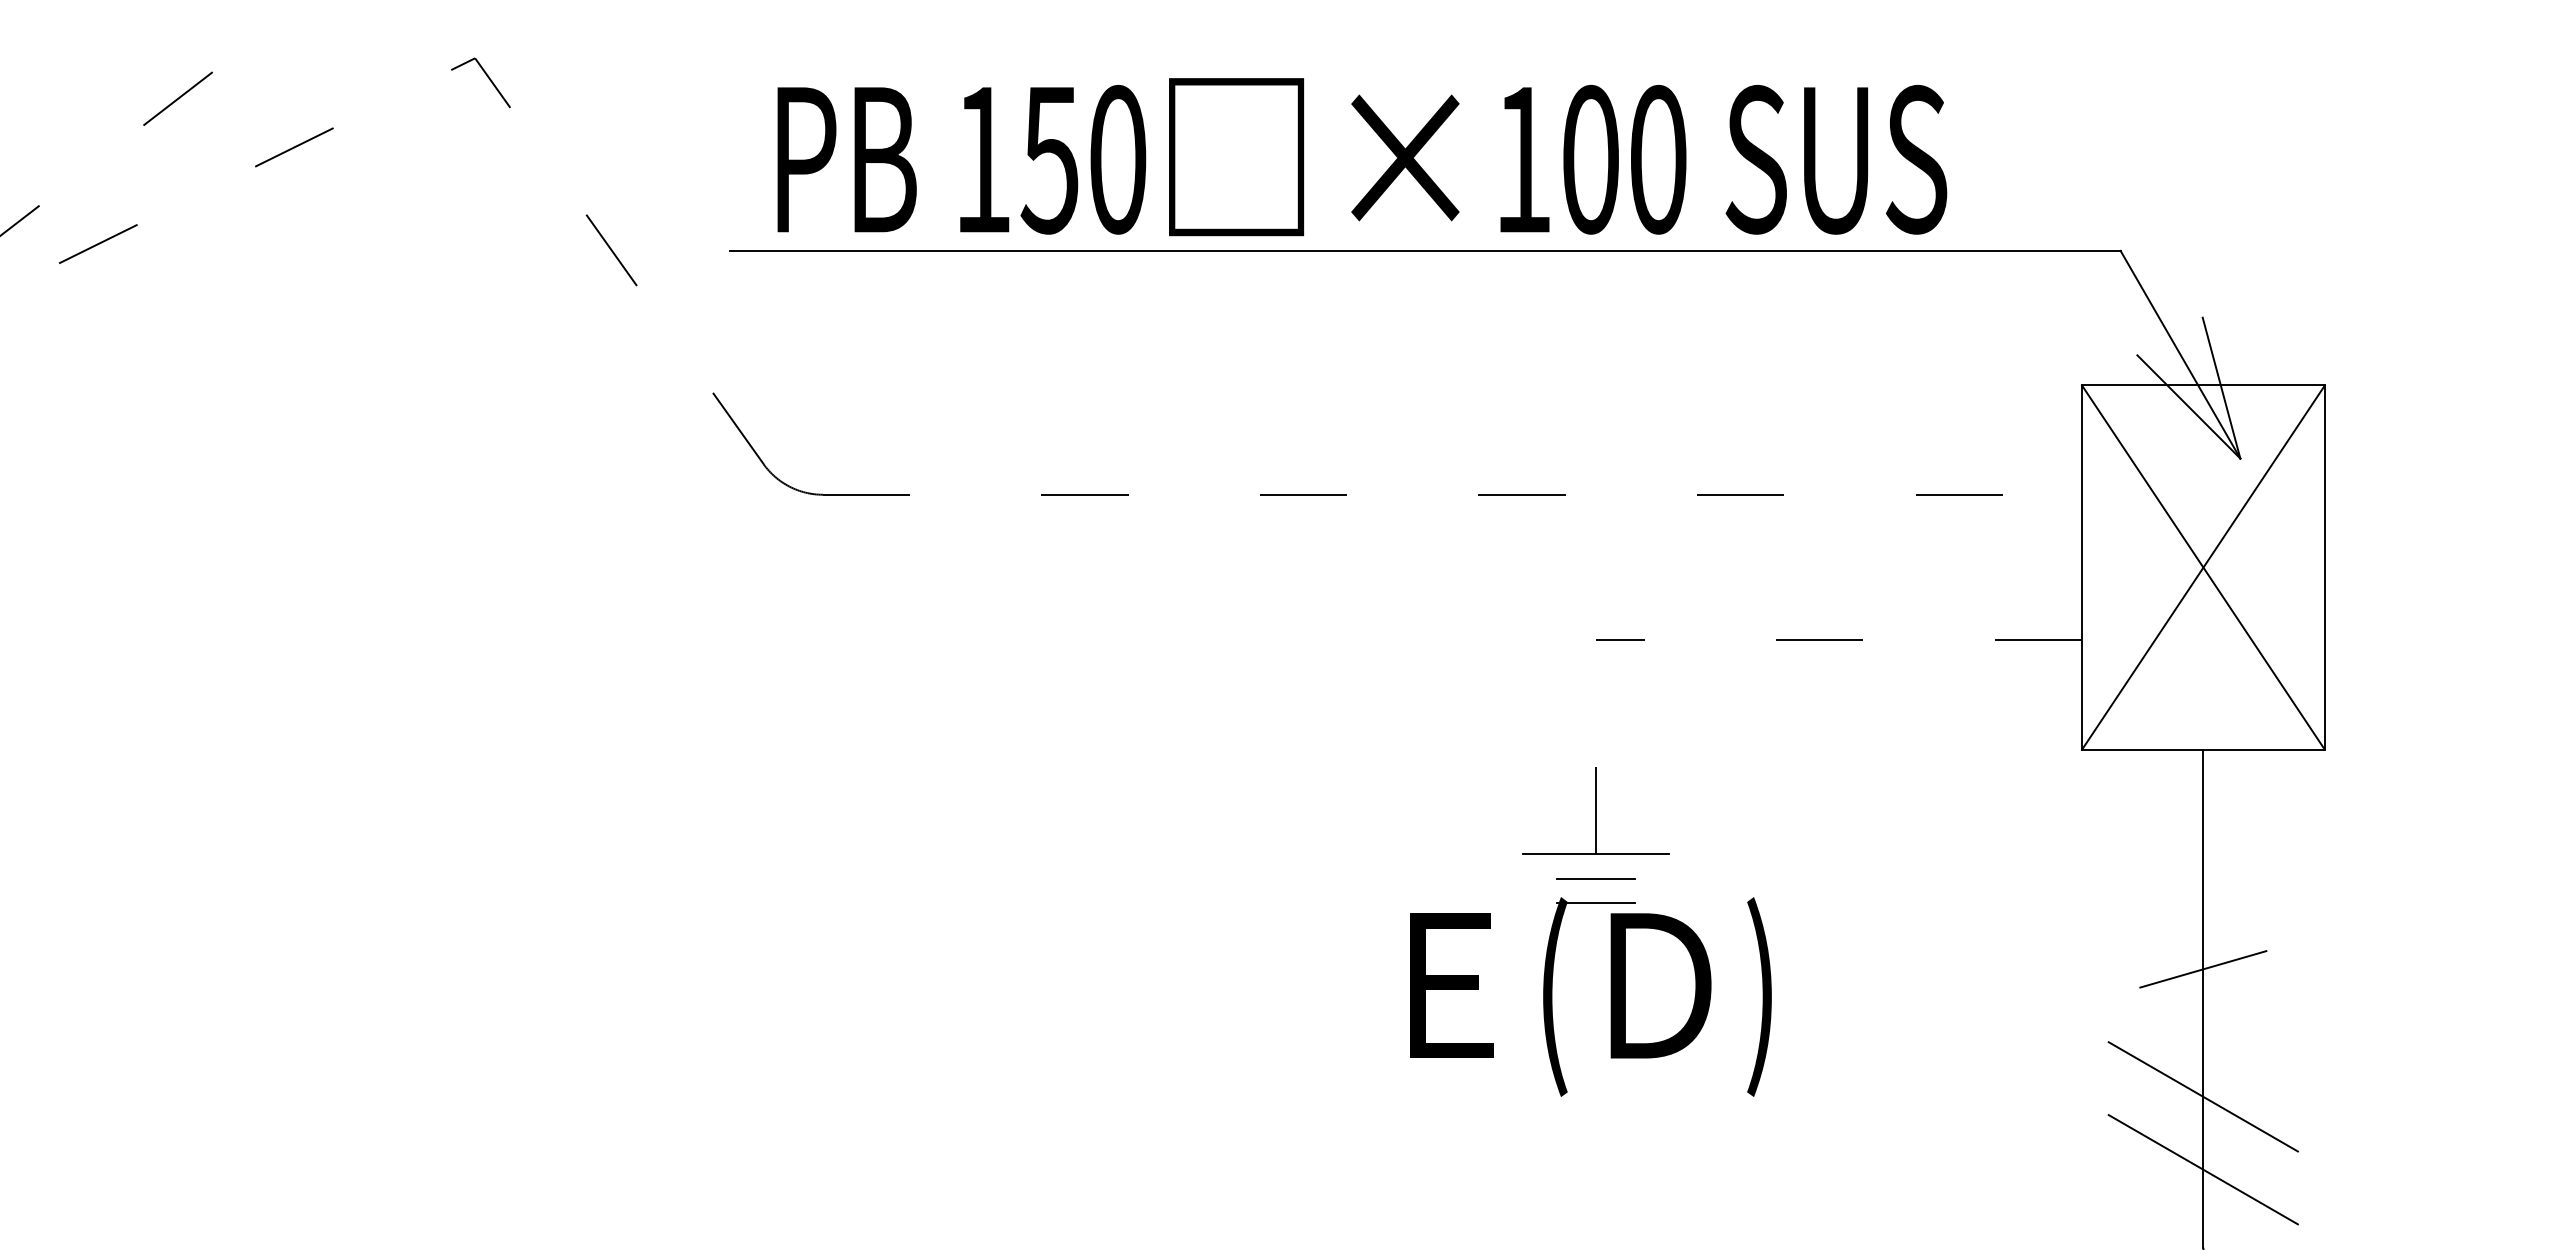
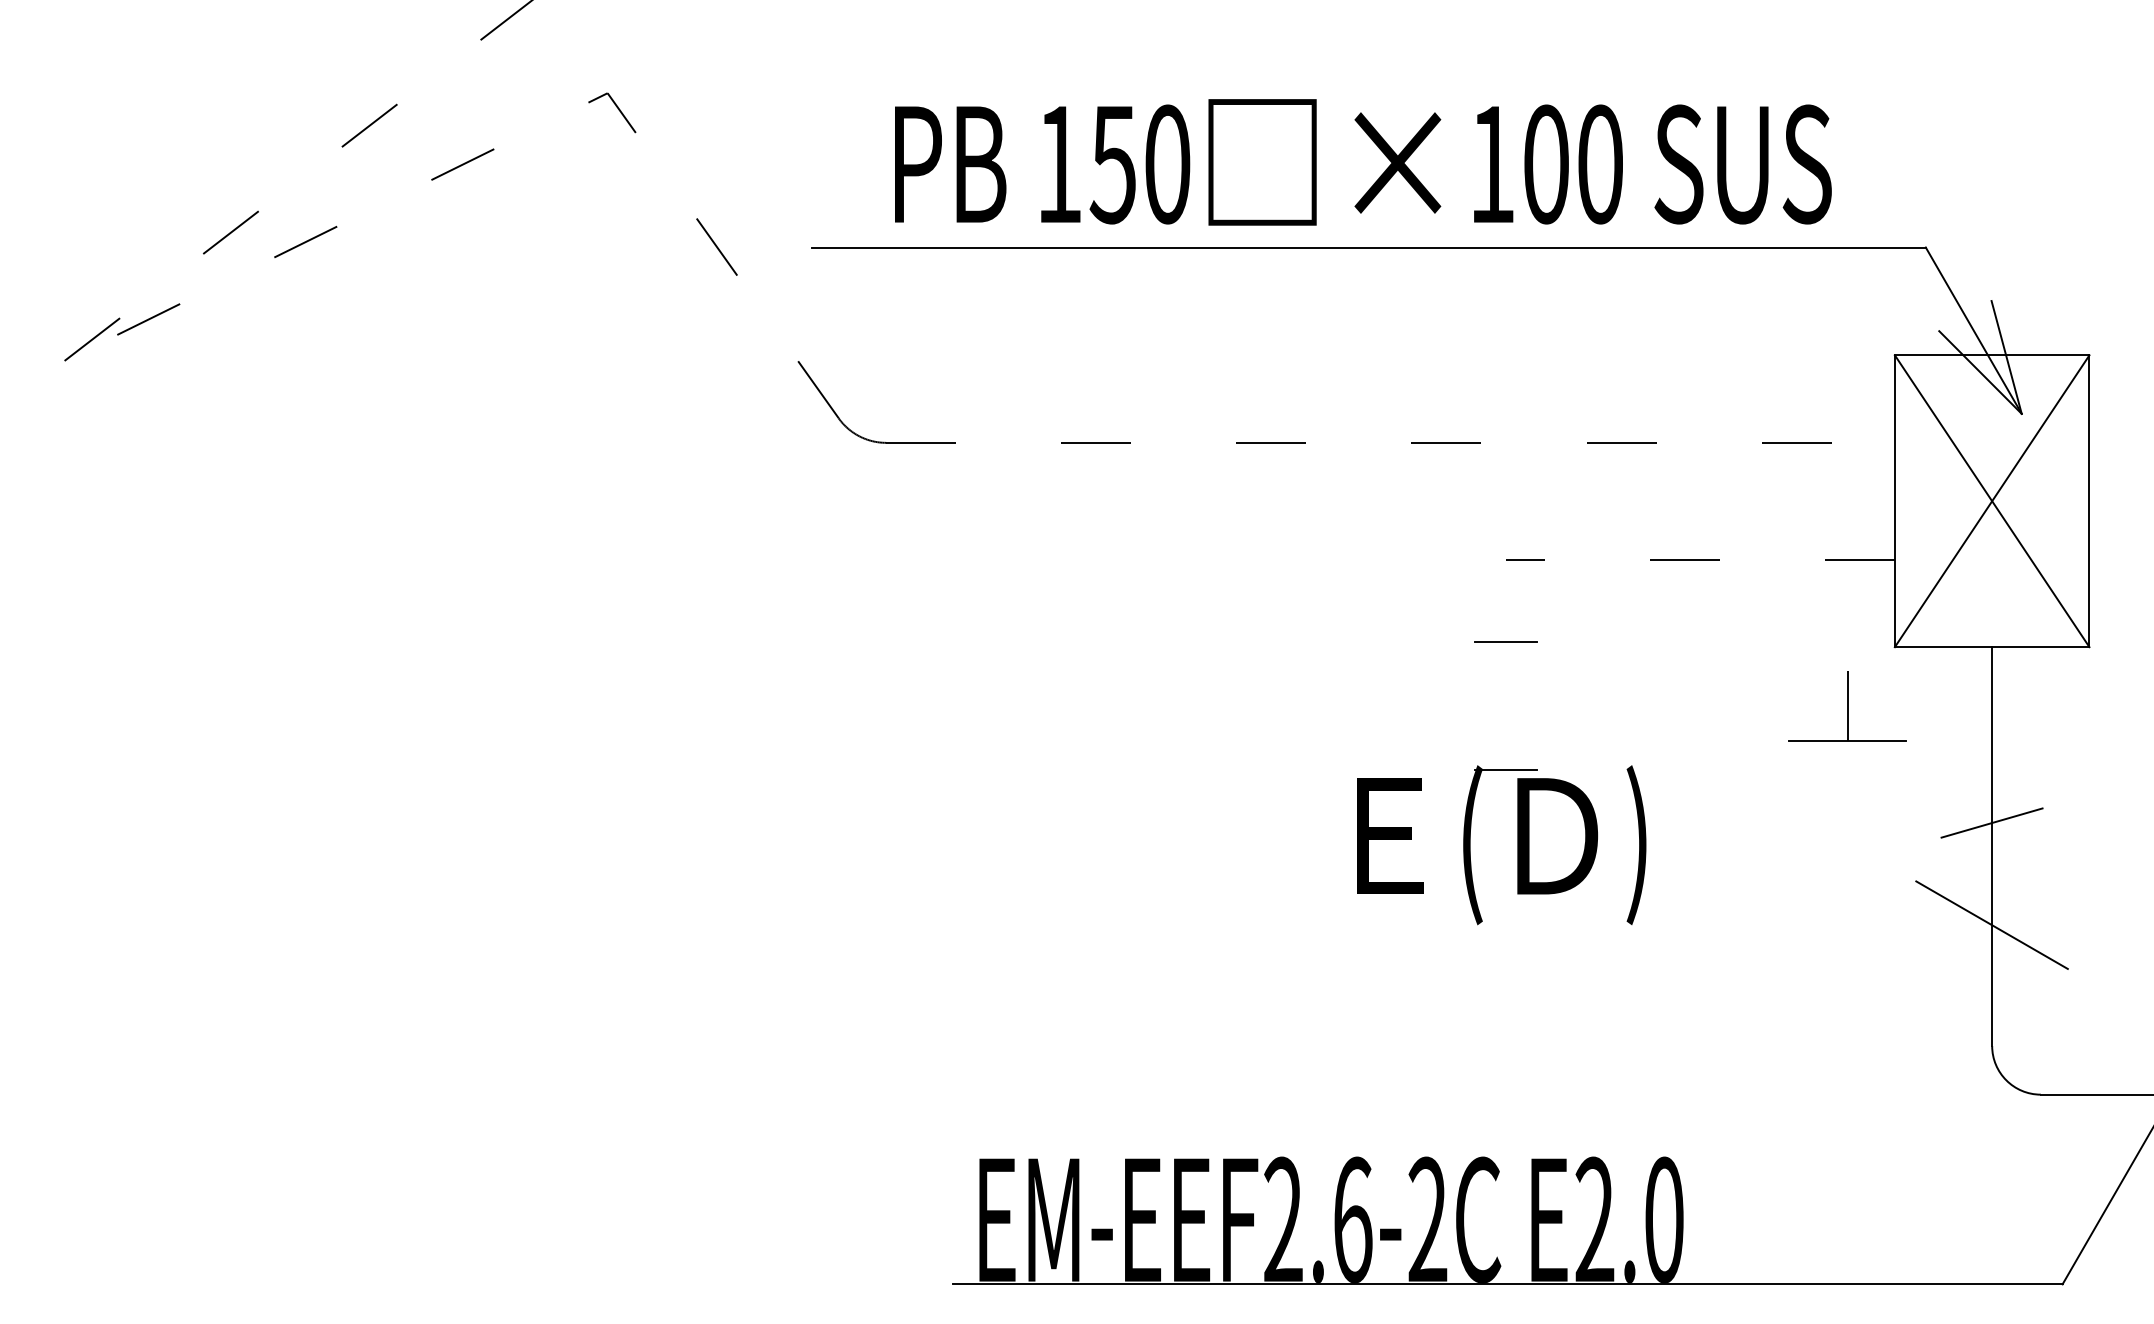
text: (1362, 157) -> (1363, 162), moved
part: (1595, 811) -> (1847, 706), moved
line: (1595, 877) -> (1505, 641), moved
line: (2202, 1169) -> (1991, 983), removed

